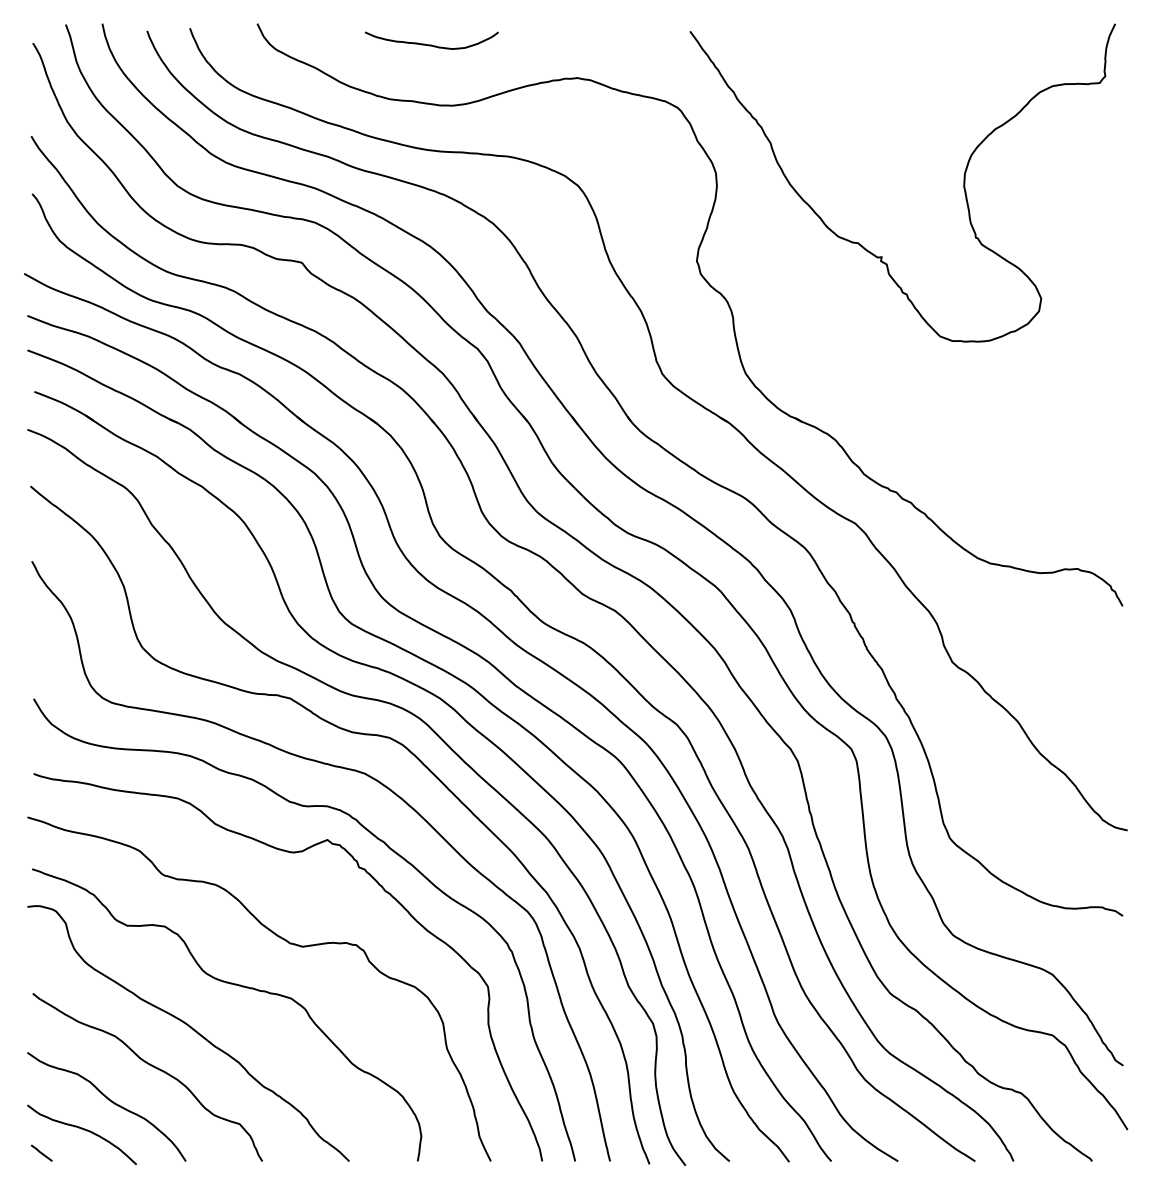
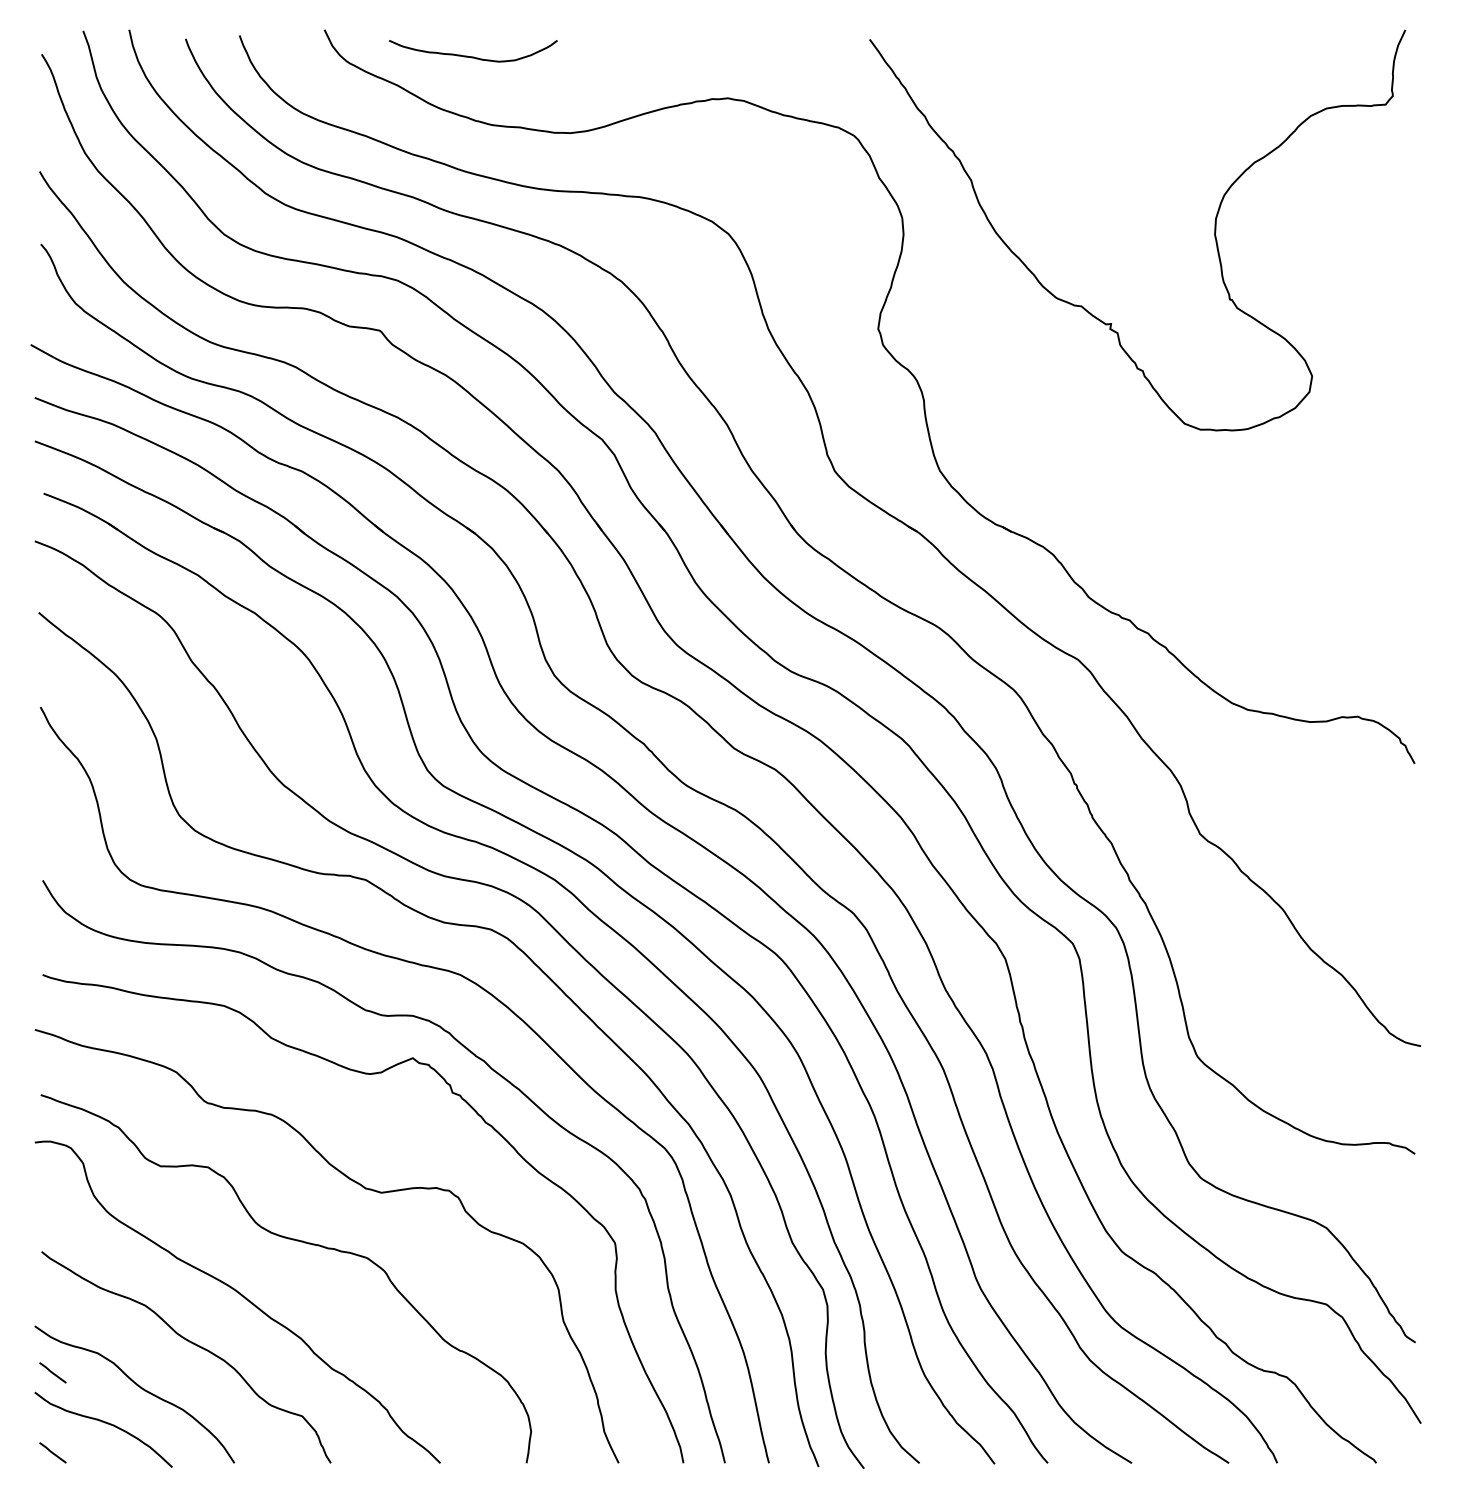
curve: (431, 44) -> (473, 56), moved
line: (41, 1089) -> (52, 1372), added

